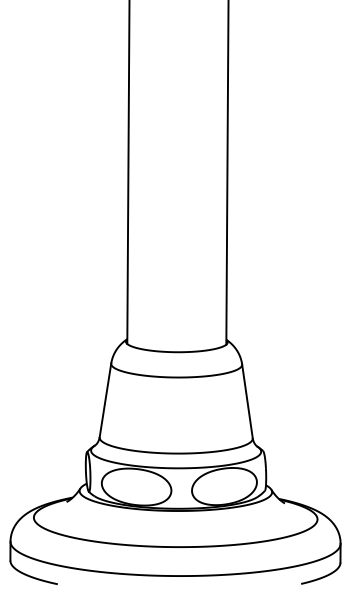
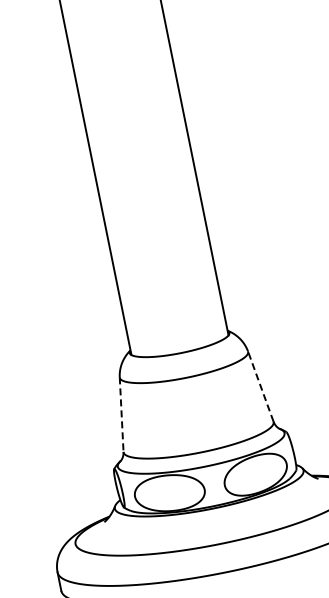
line: (105, 400) -> (121, 414), solid -> dashed
line: (247, 400) -> (260, 385), solid -> dashed

